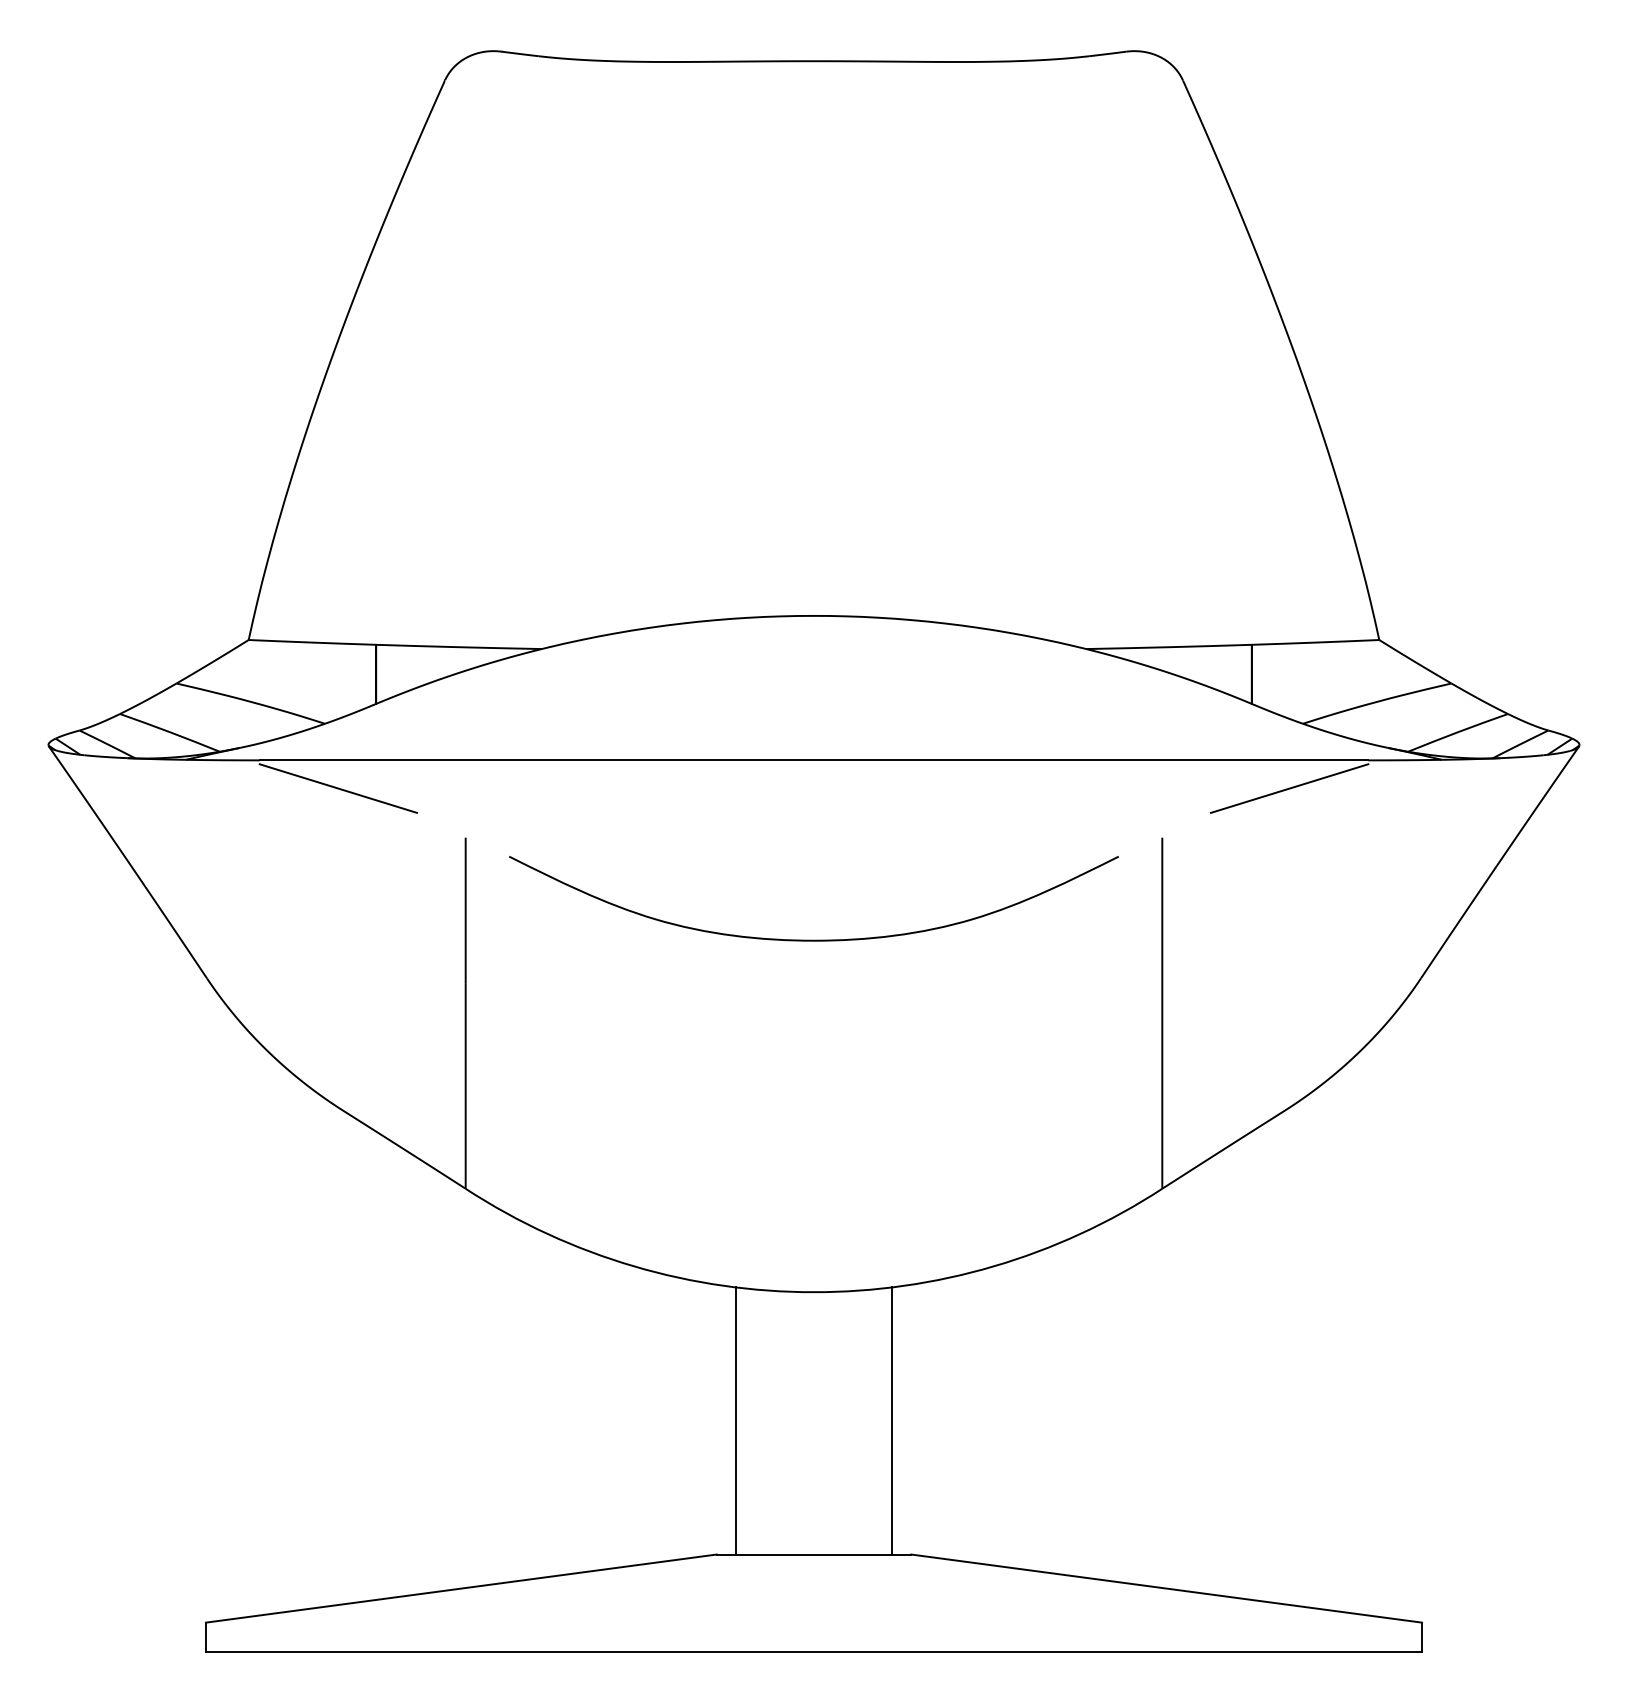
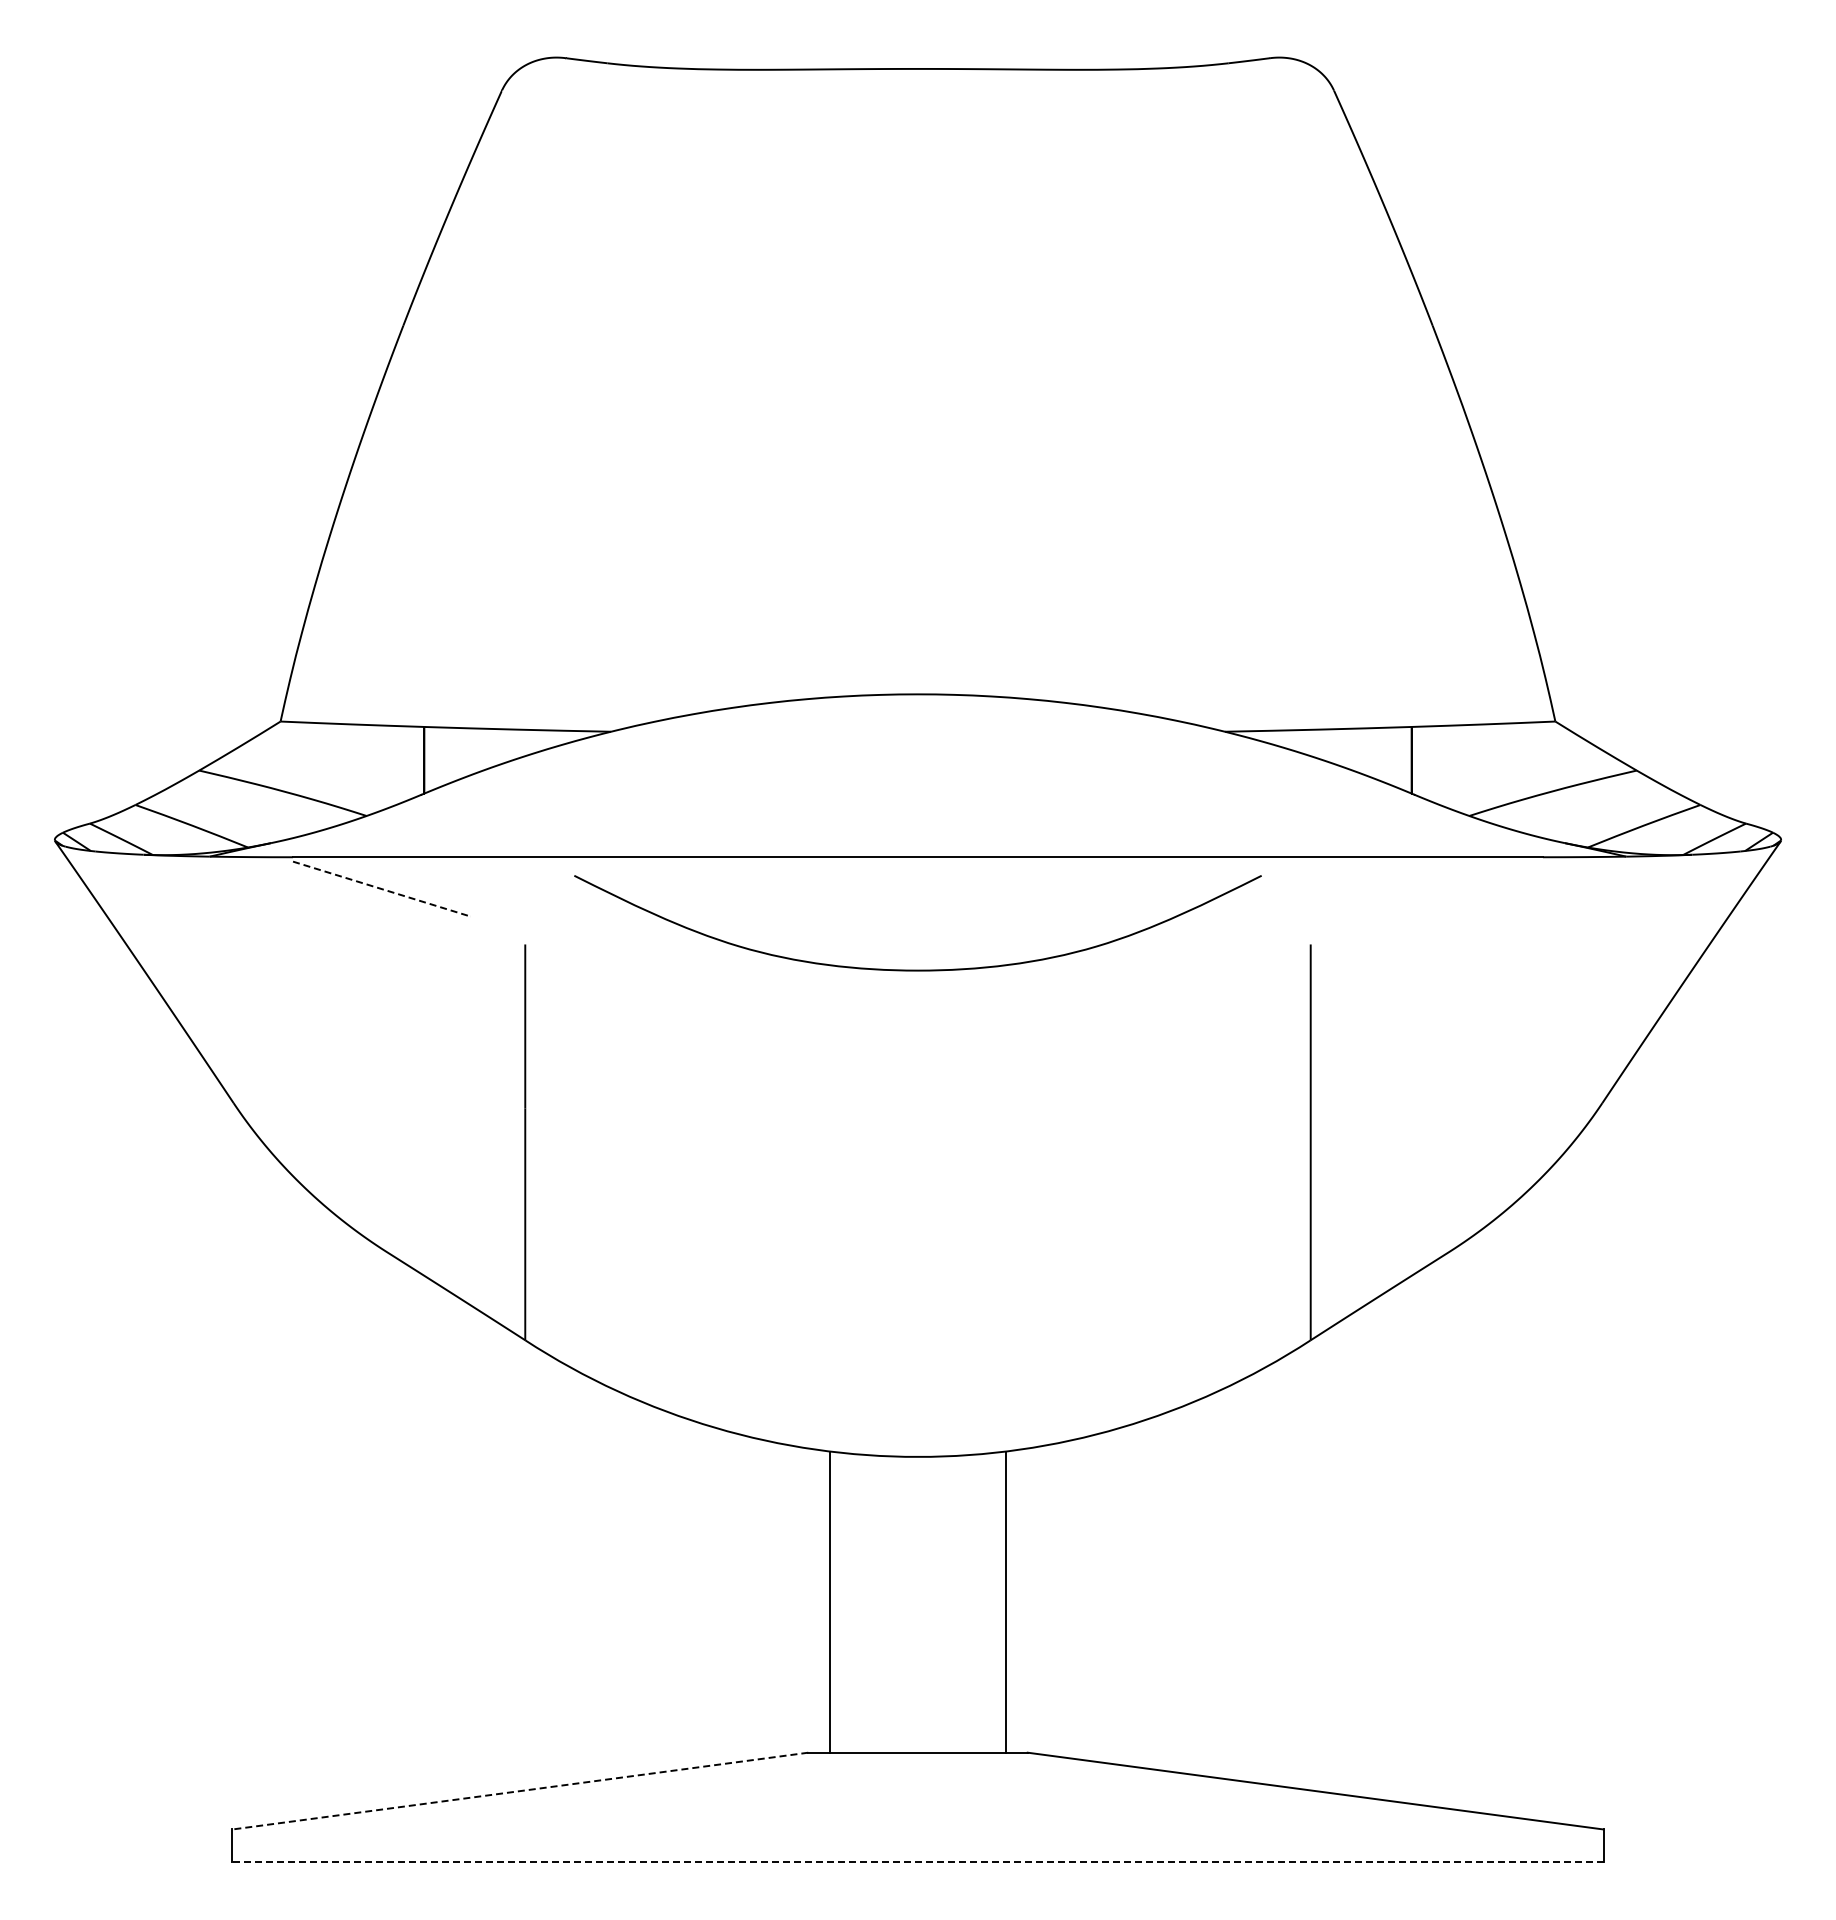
line: (338, 788) -> (381, 889), solid -> dashed
line: (1288, 788) -> (1453, 888), removed
curve: (813, 939) -> (917, 969), moved
line: (461, 1588) -> (520, 1791), solid -> dashed
line: (813, 1651) -> (917, 1862), solid -> dashed

